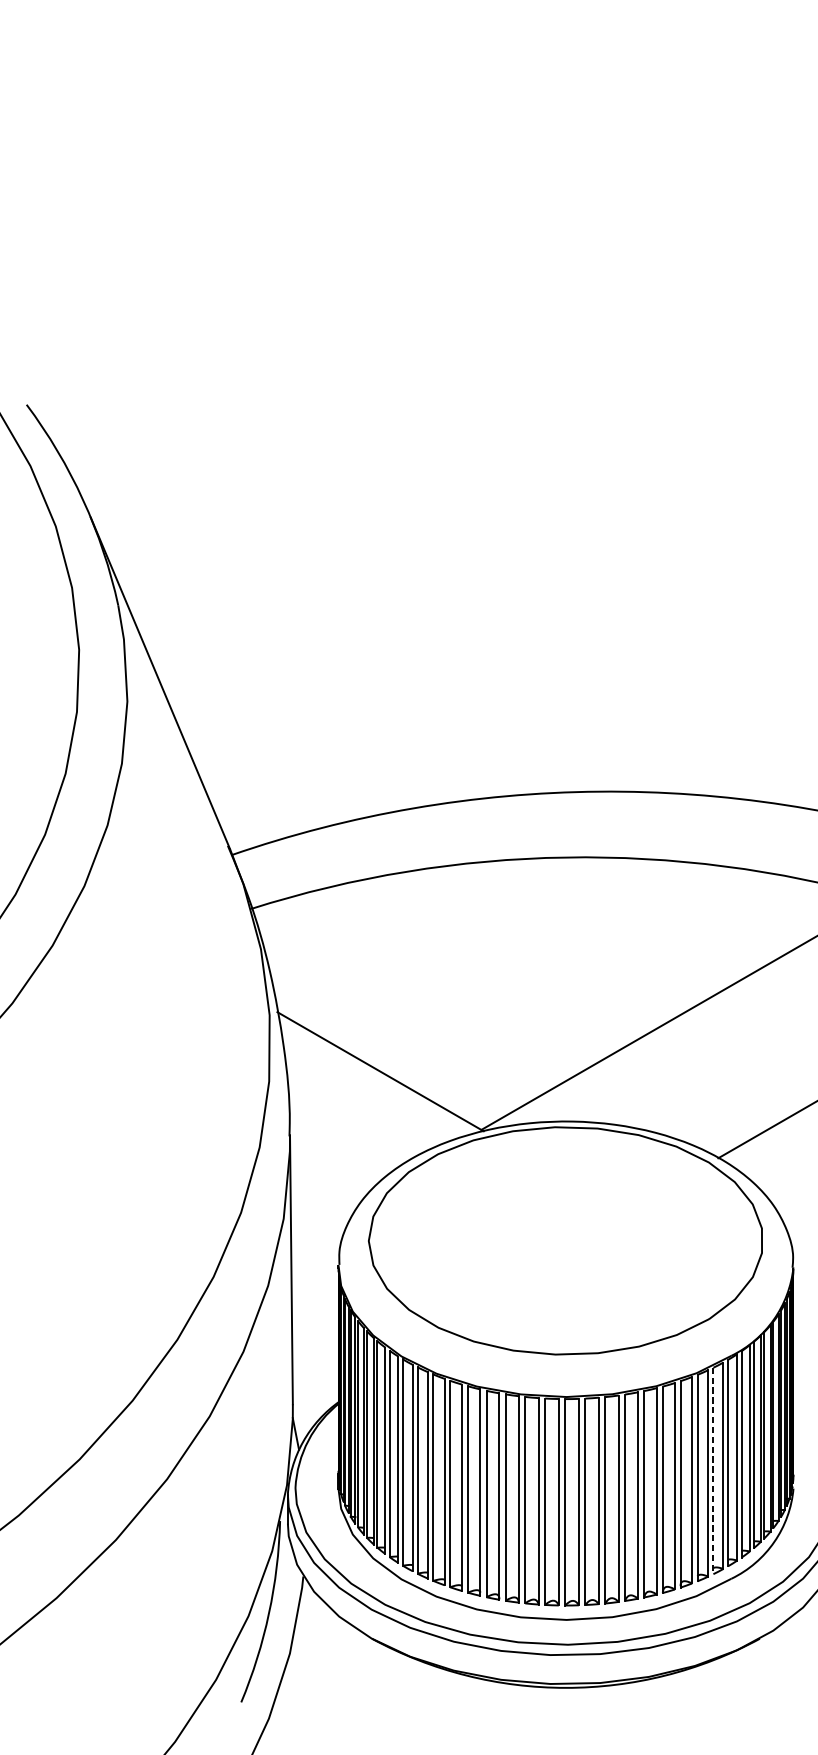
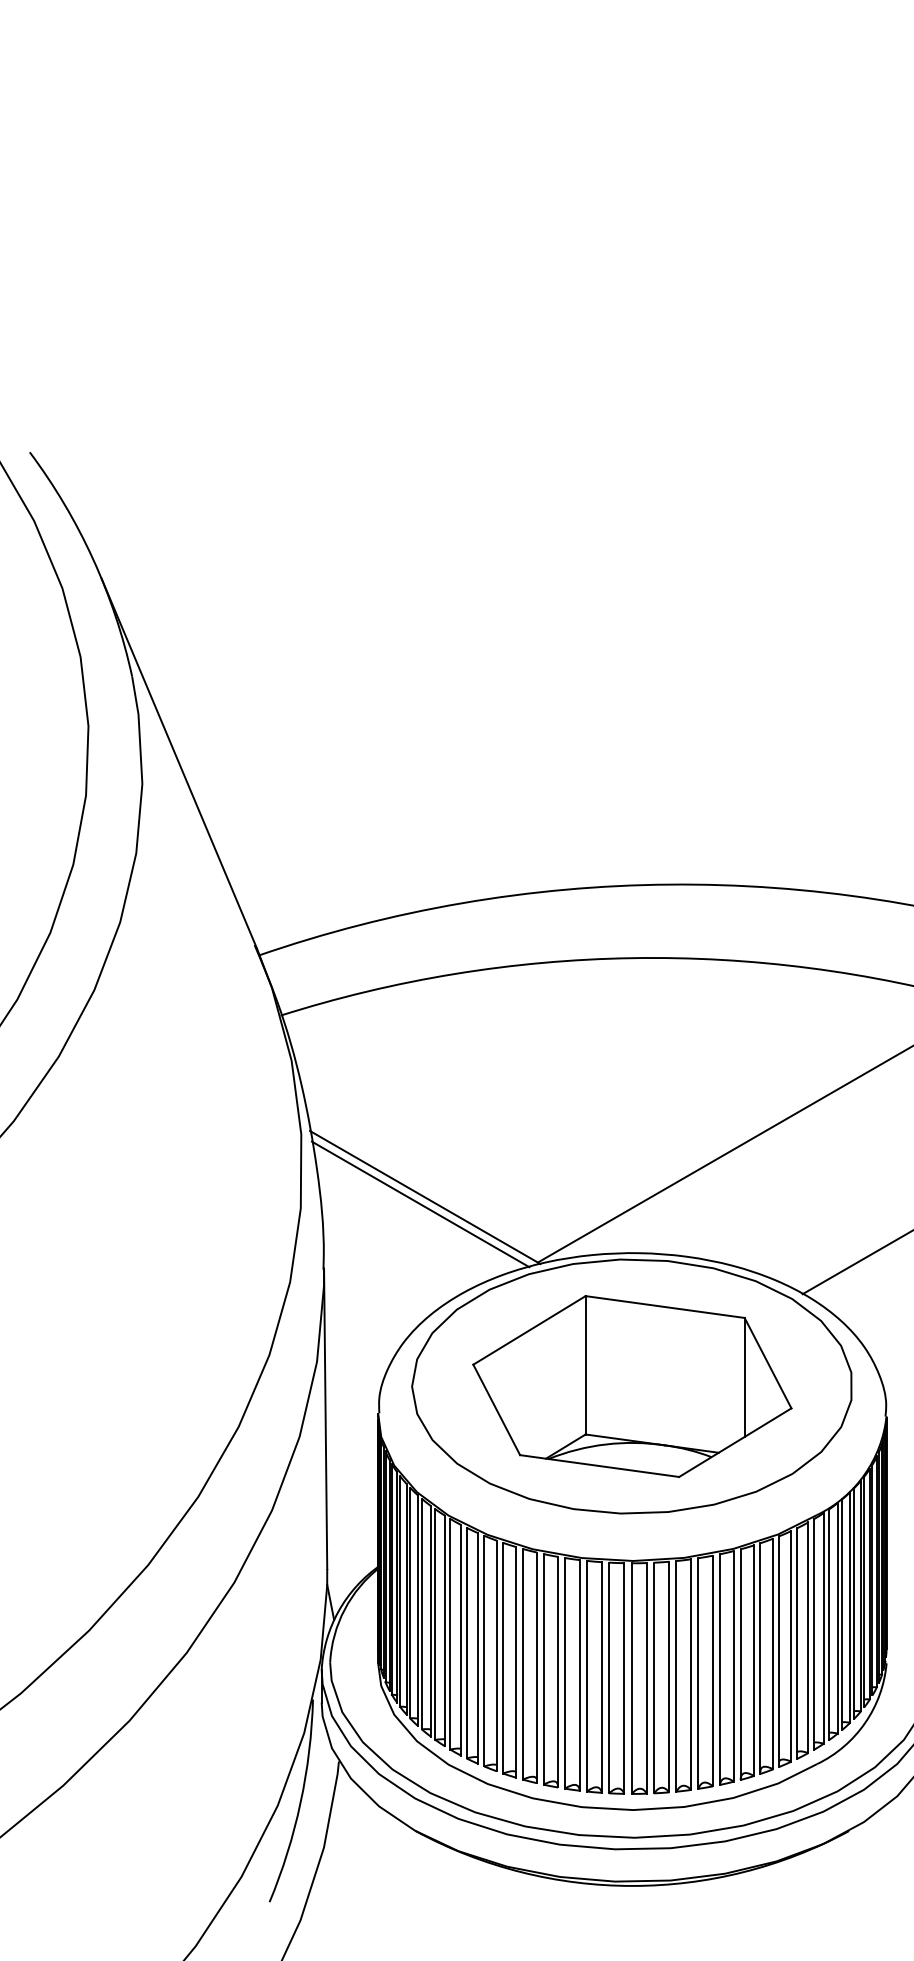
line: (376, 1077) -> (420, 1204), added
part: (566, 1240) -> (632, 1386), added
line: (713, 1471) -> (797, 1644), dashed -> solid

